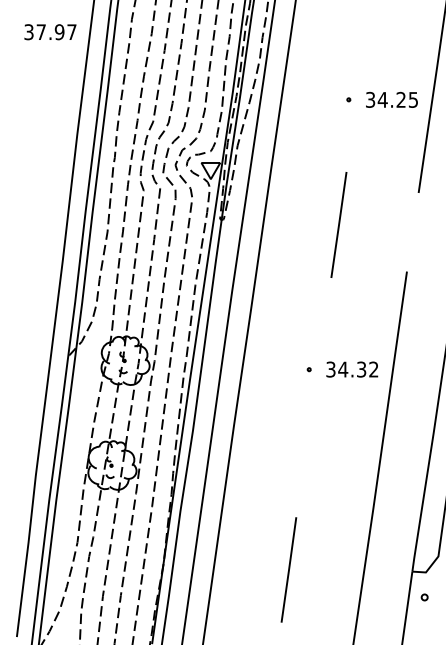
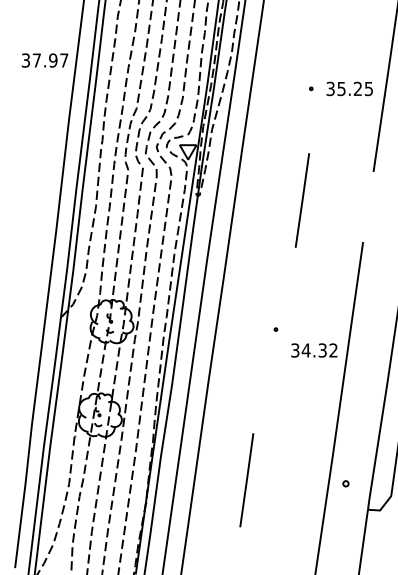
text: (49, 32) -> (44, 60), moved
text: (382, 100) -> (341, 89), 34.25 -> 35.25
text: (352, 369) -> (314, 350), moved
line: (288, 570) -> (246, 480), moved
part: (424, 597) -> (345, 483), moved

